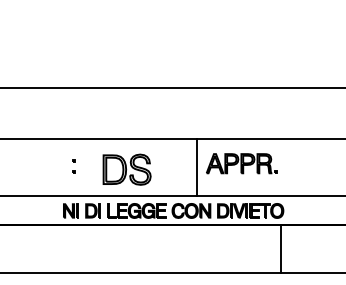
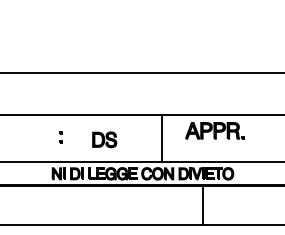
part: (241, 163) -> (214, 130), moved
part: (126, 169) -> (104, 139), size x0.6
line: (281, 249) -> (203, 205), moved

